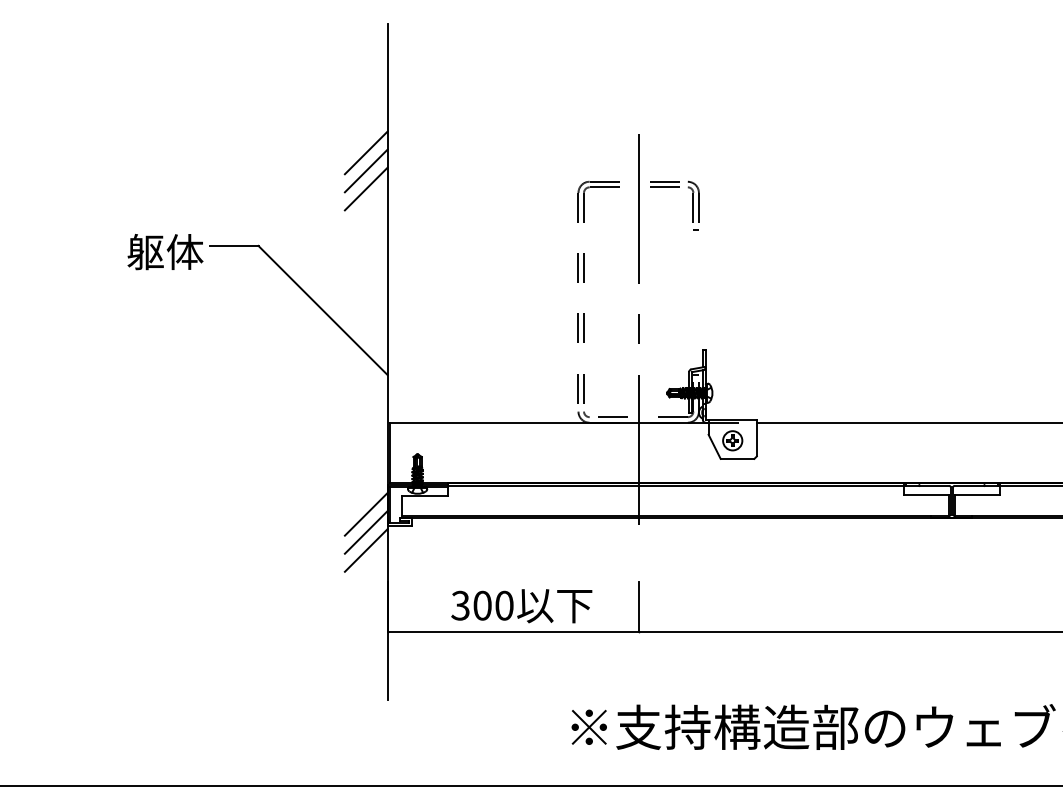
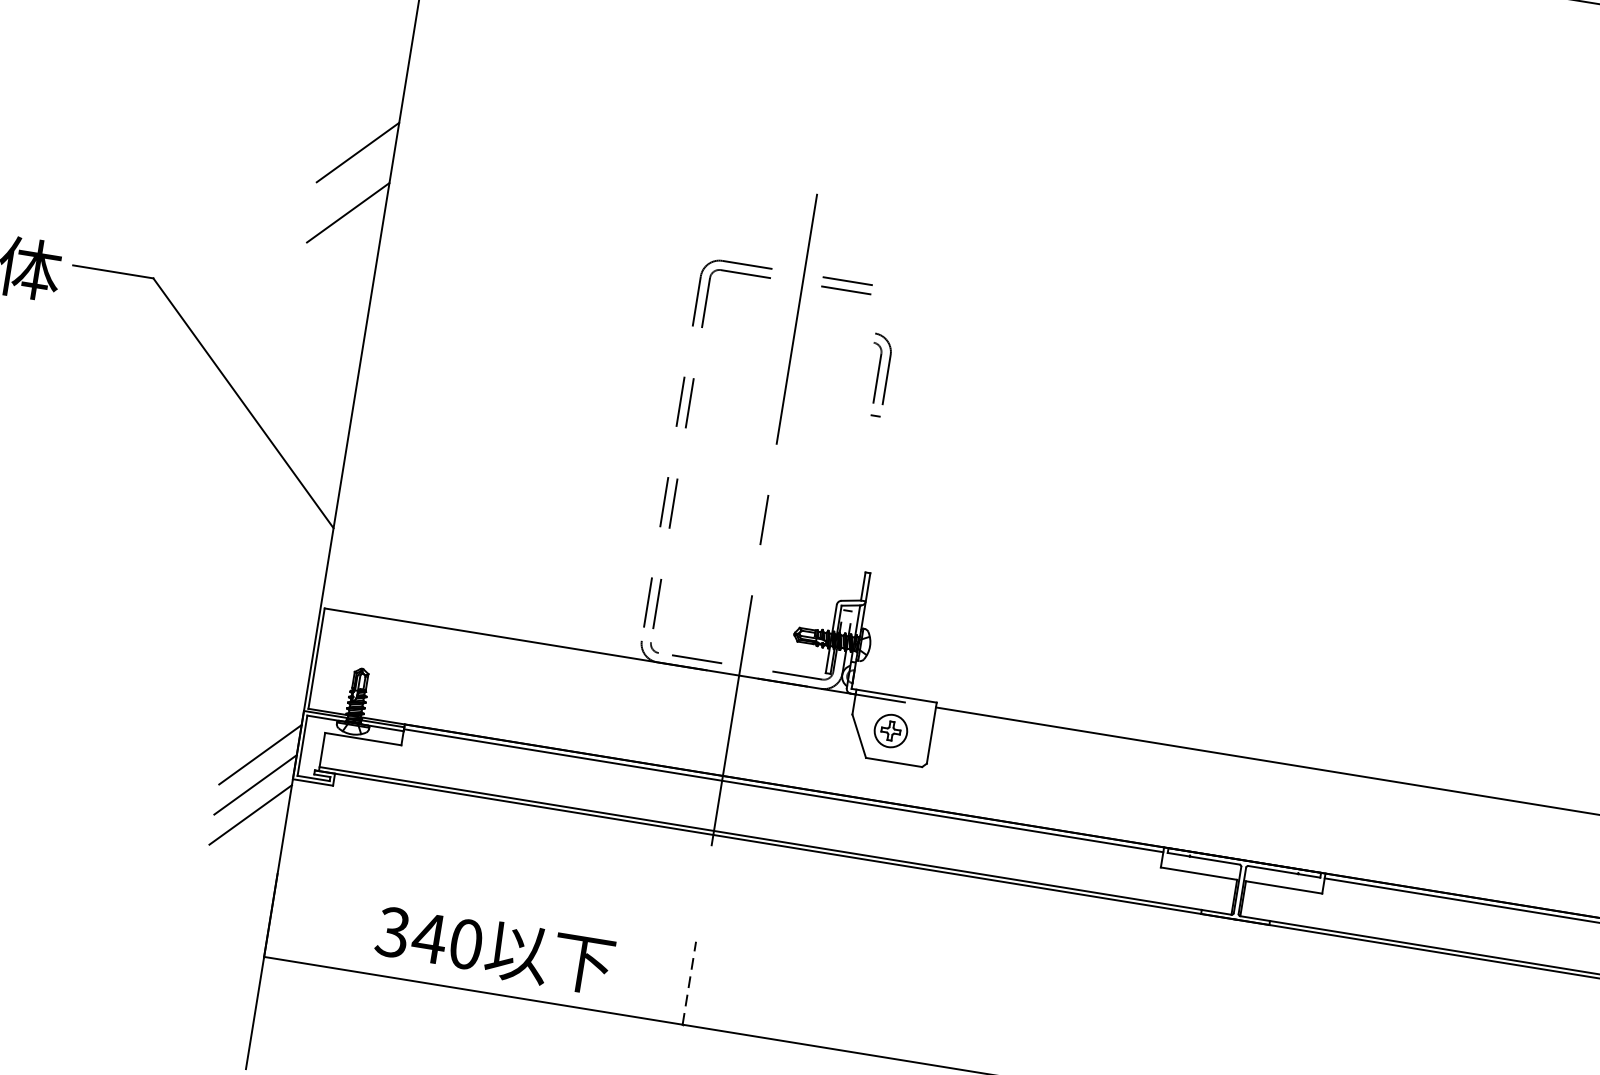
line: (365, 170) -> (352, 181), removed
part: (693, 205) -> (878, 374), moved
text: (482, 605) -> (429, 937), 300 -> 340
line: (638, 607) -> (688, 983), solid -> dashed

